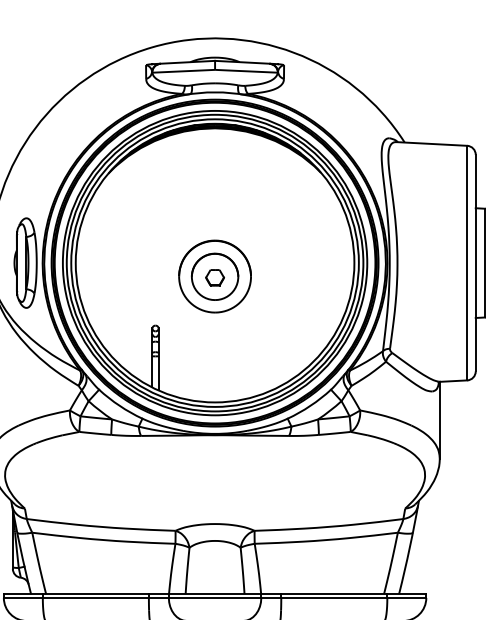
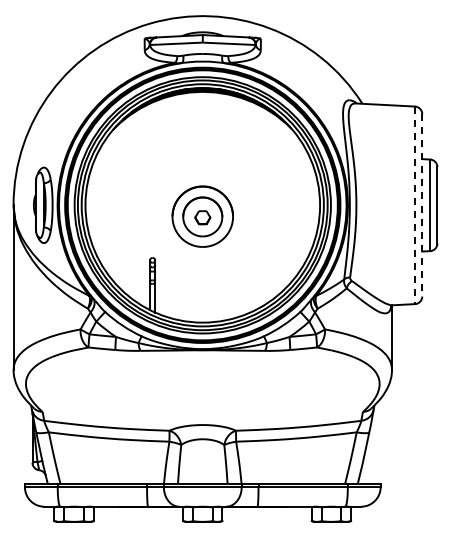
line: (467, 263) -> (415, 205), solid -> dashed
line: (476, 263) -> (422, 205), solid -> dashed

